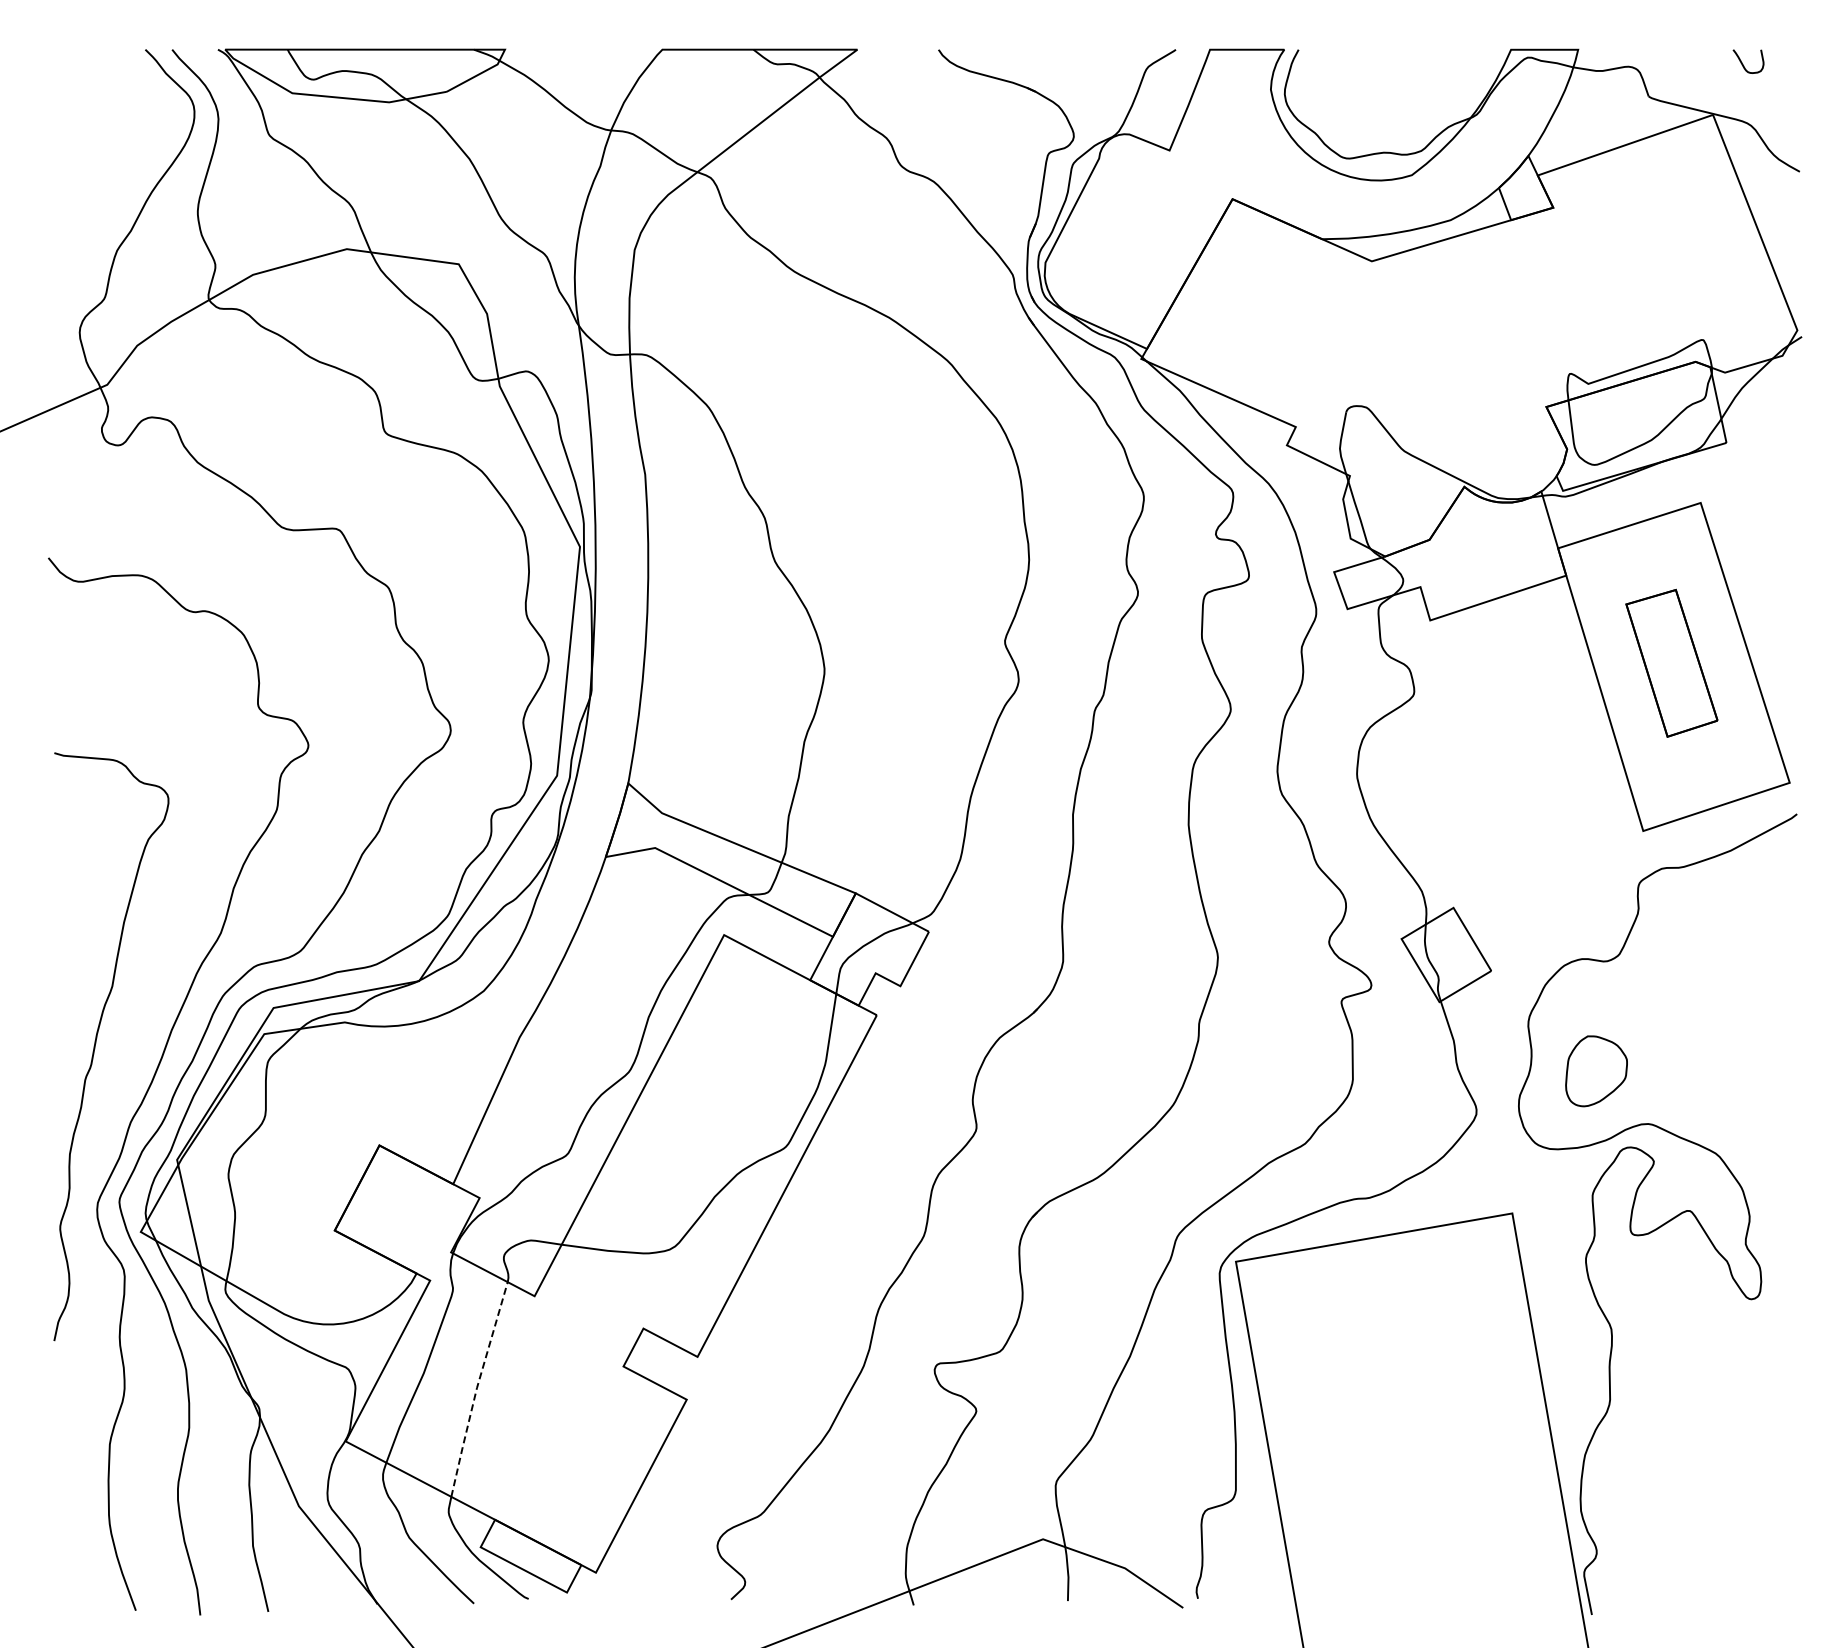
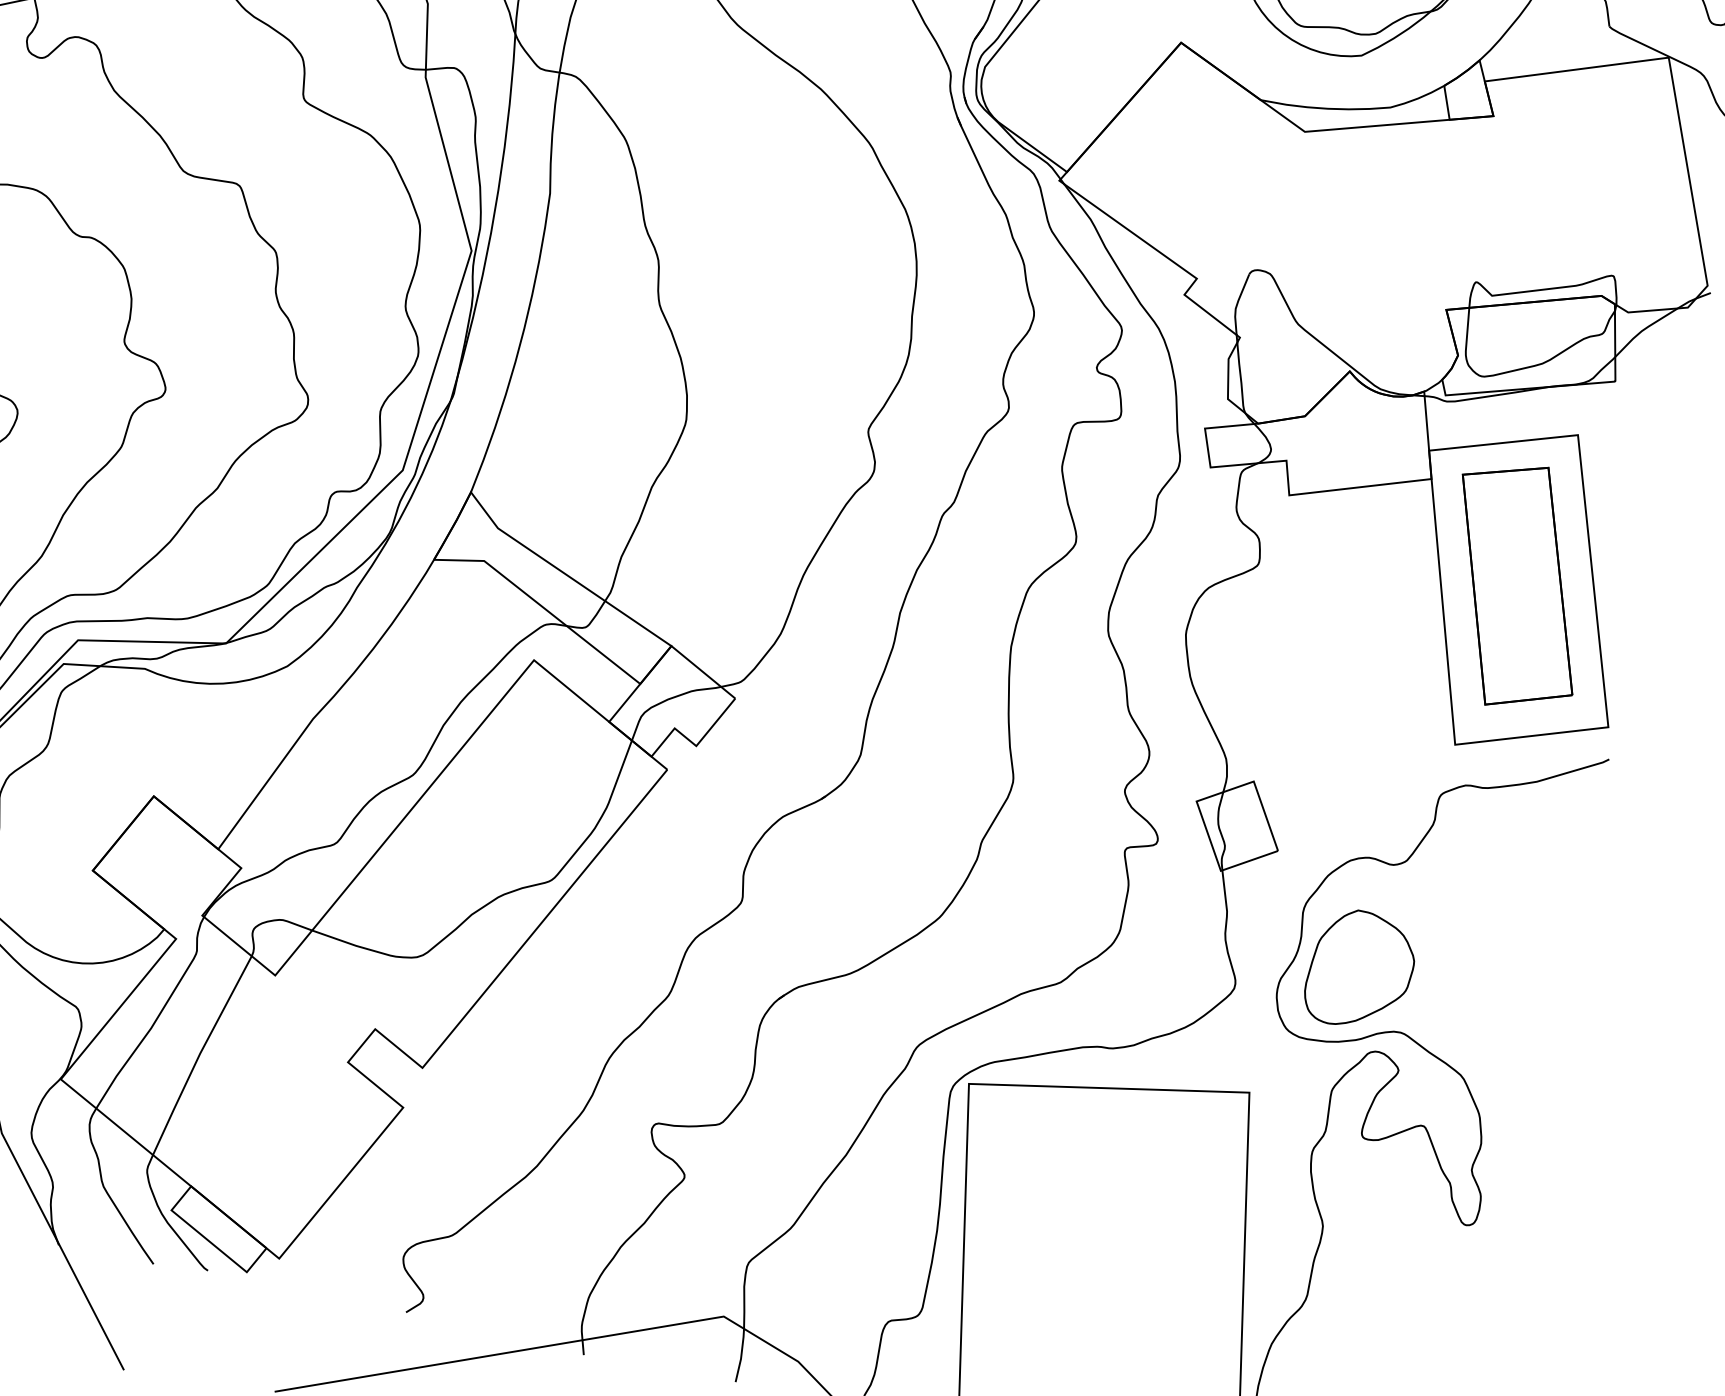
part: (1671, 663) -> (1516, 586), size x1.67
part: (1596, 1071) -> (1360, 970), size x1.67
line: (476, 1388) -> (199, 1054), dashed -> solid

